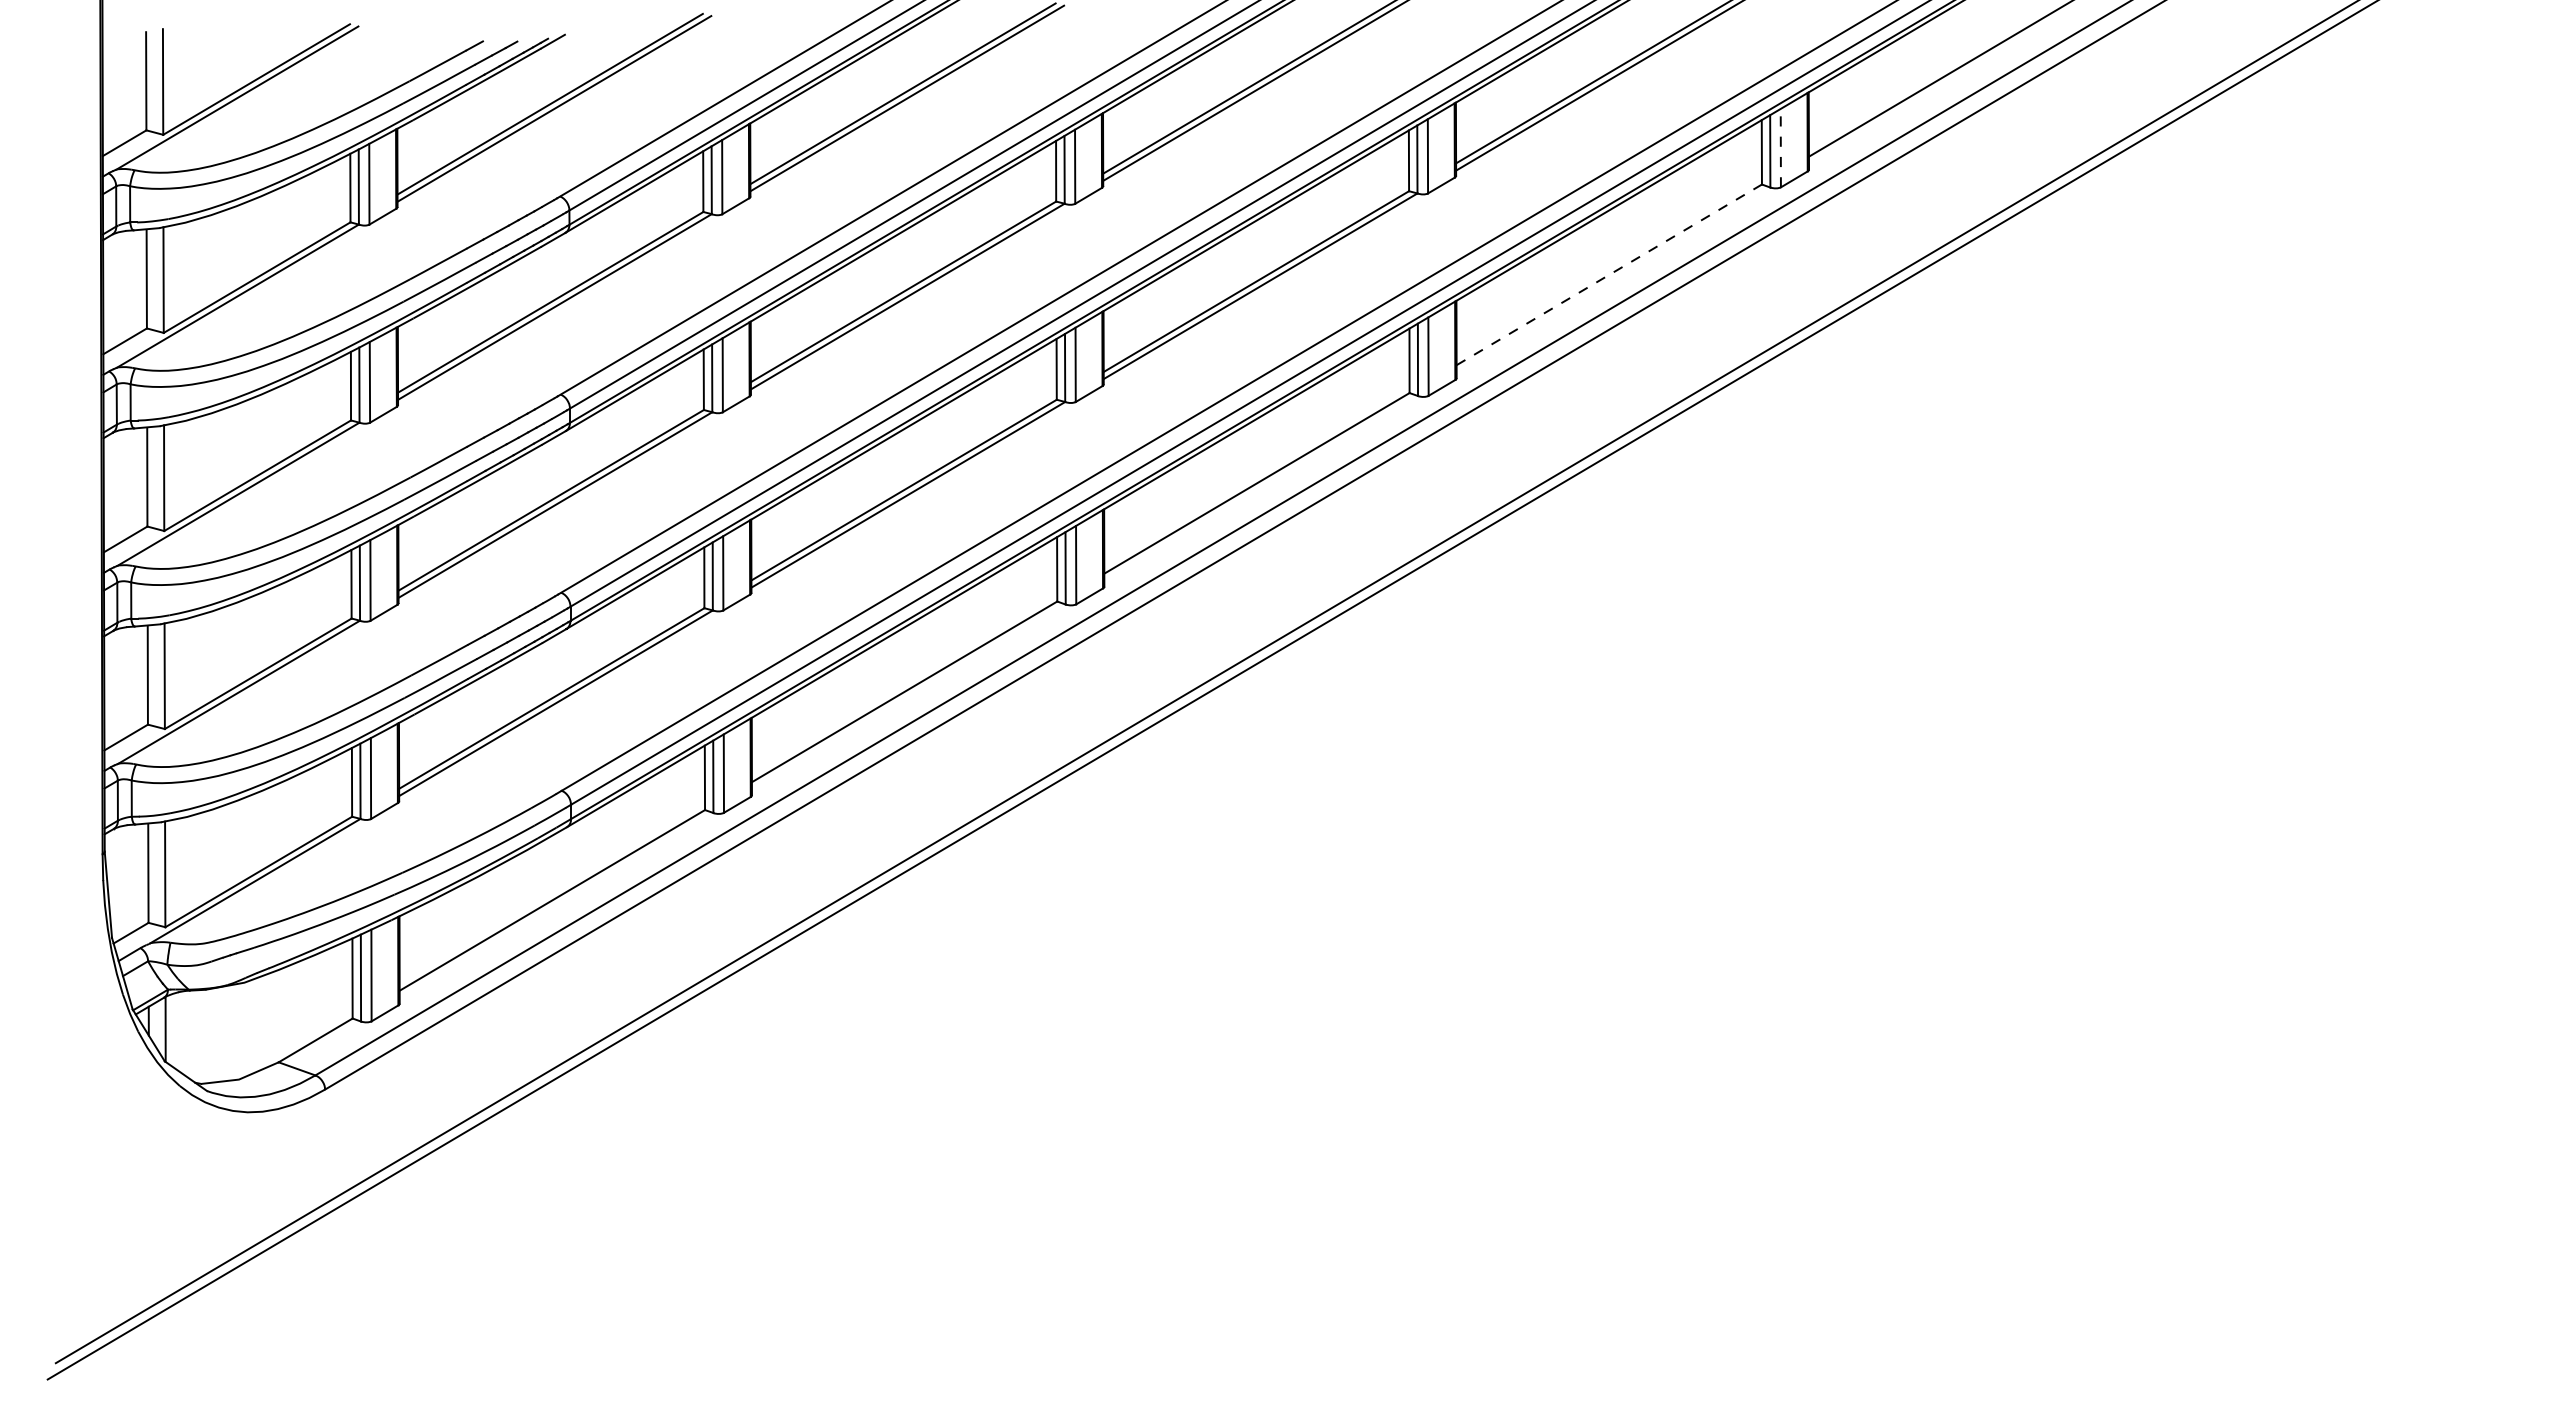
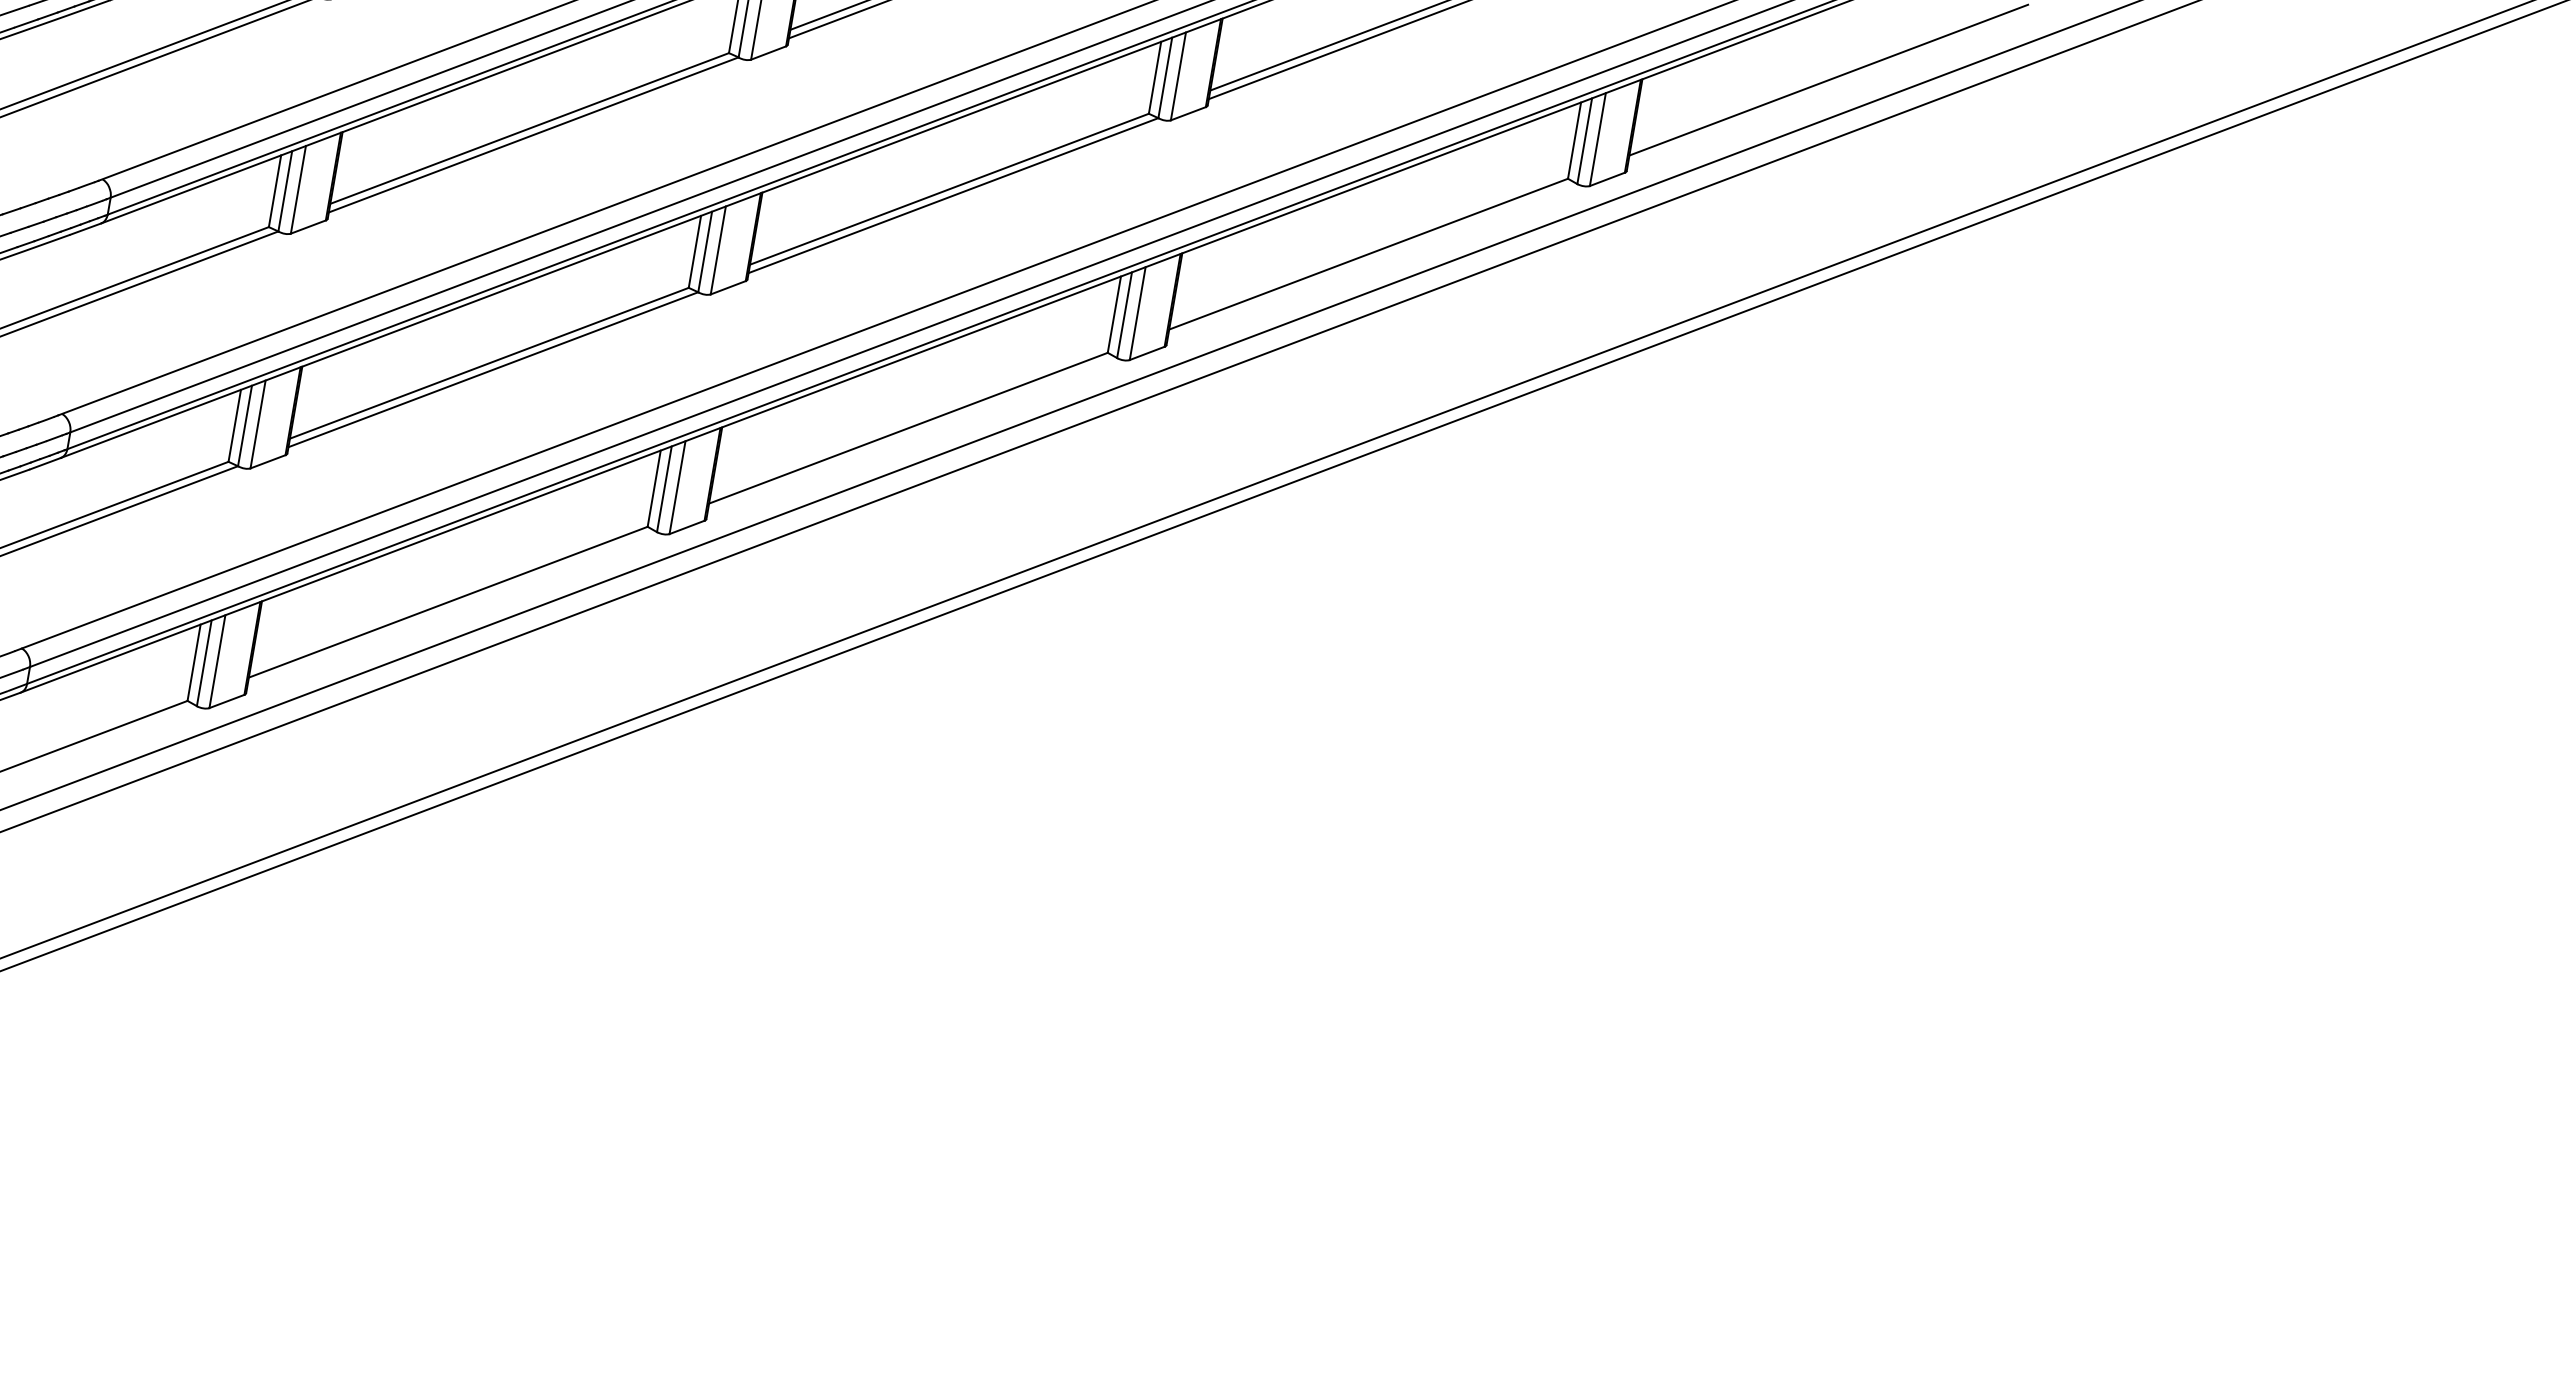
line: (1780, 147) -> (1597, 138), dashed -> solid
line: (1609, 274) -> (1368, 253), dashed -> solid

